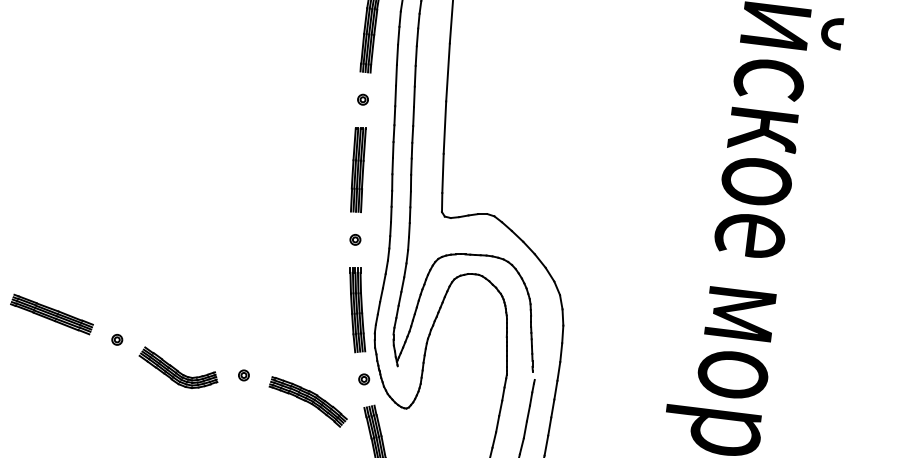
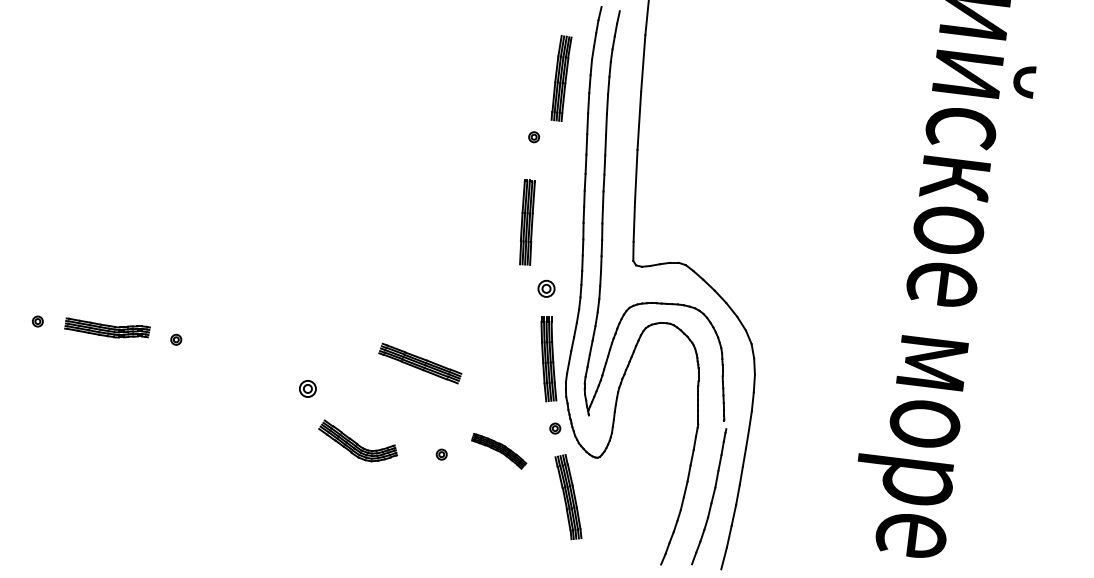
part: (363, 100) -> (534, 137), moved
part: (358, 169) -> (527, 222), moved
part: (355, 239) -> (546, 288), size x1.6
part: (52, 314) -> (420, 363), moved
part: (117, 339) -> (307, 388), size x1.6
part: (178, 367) -> (358, 440), moved
part: (243, 375) -> (441, 454), moved
part: (307, 402) -> (498, 451), size x0.7

